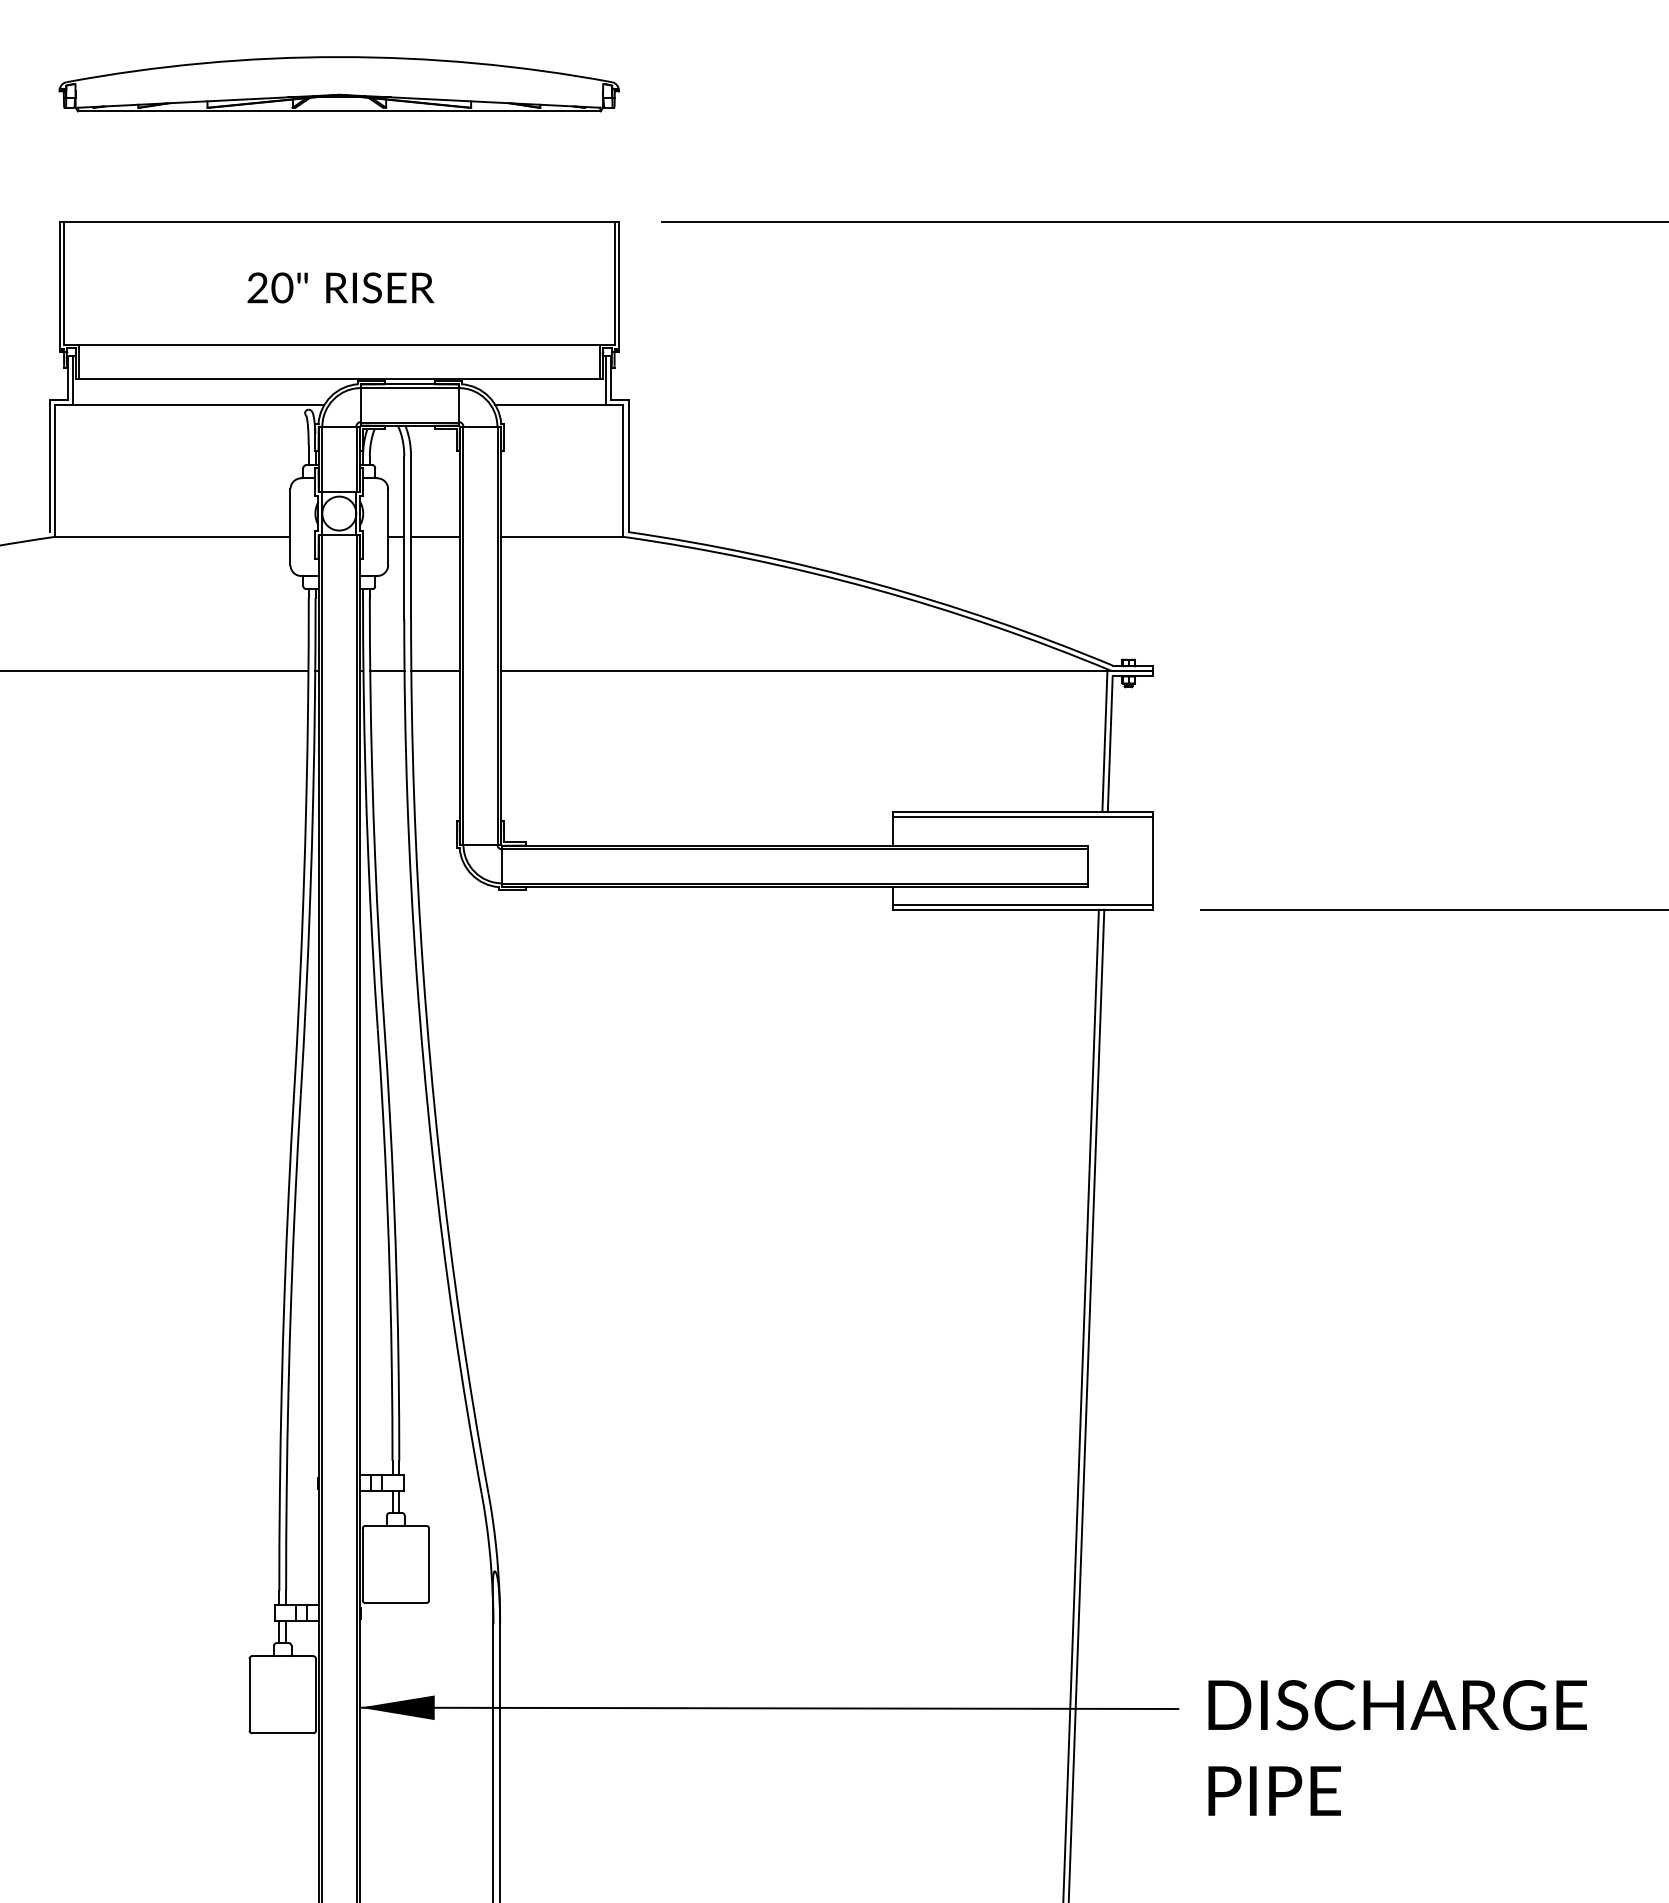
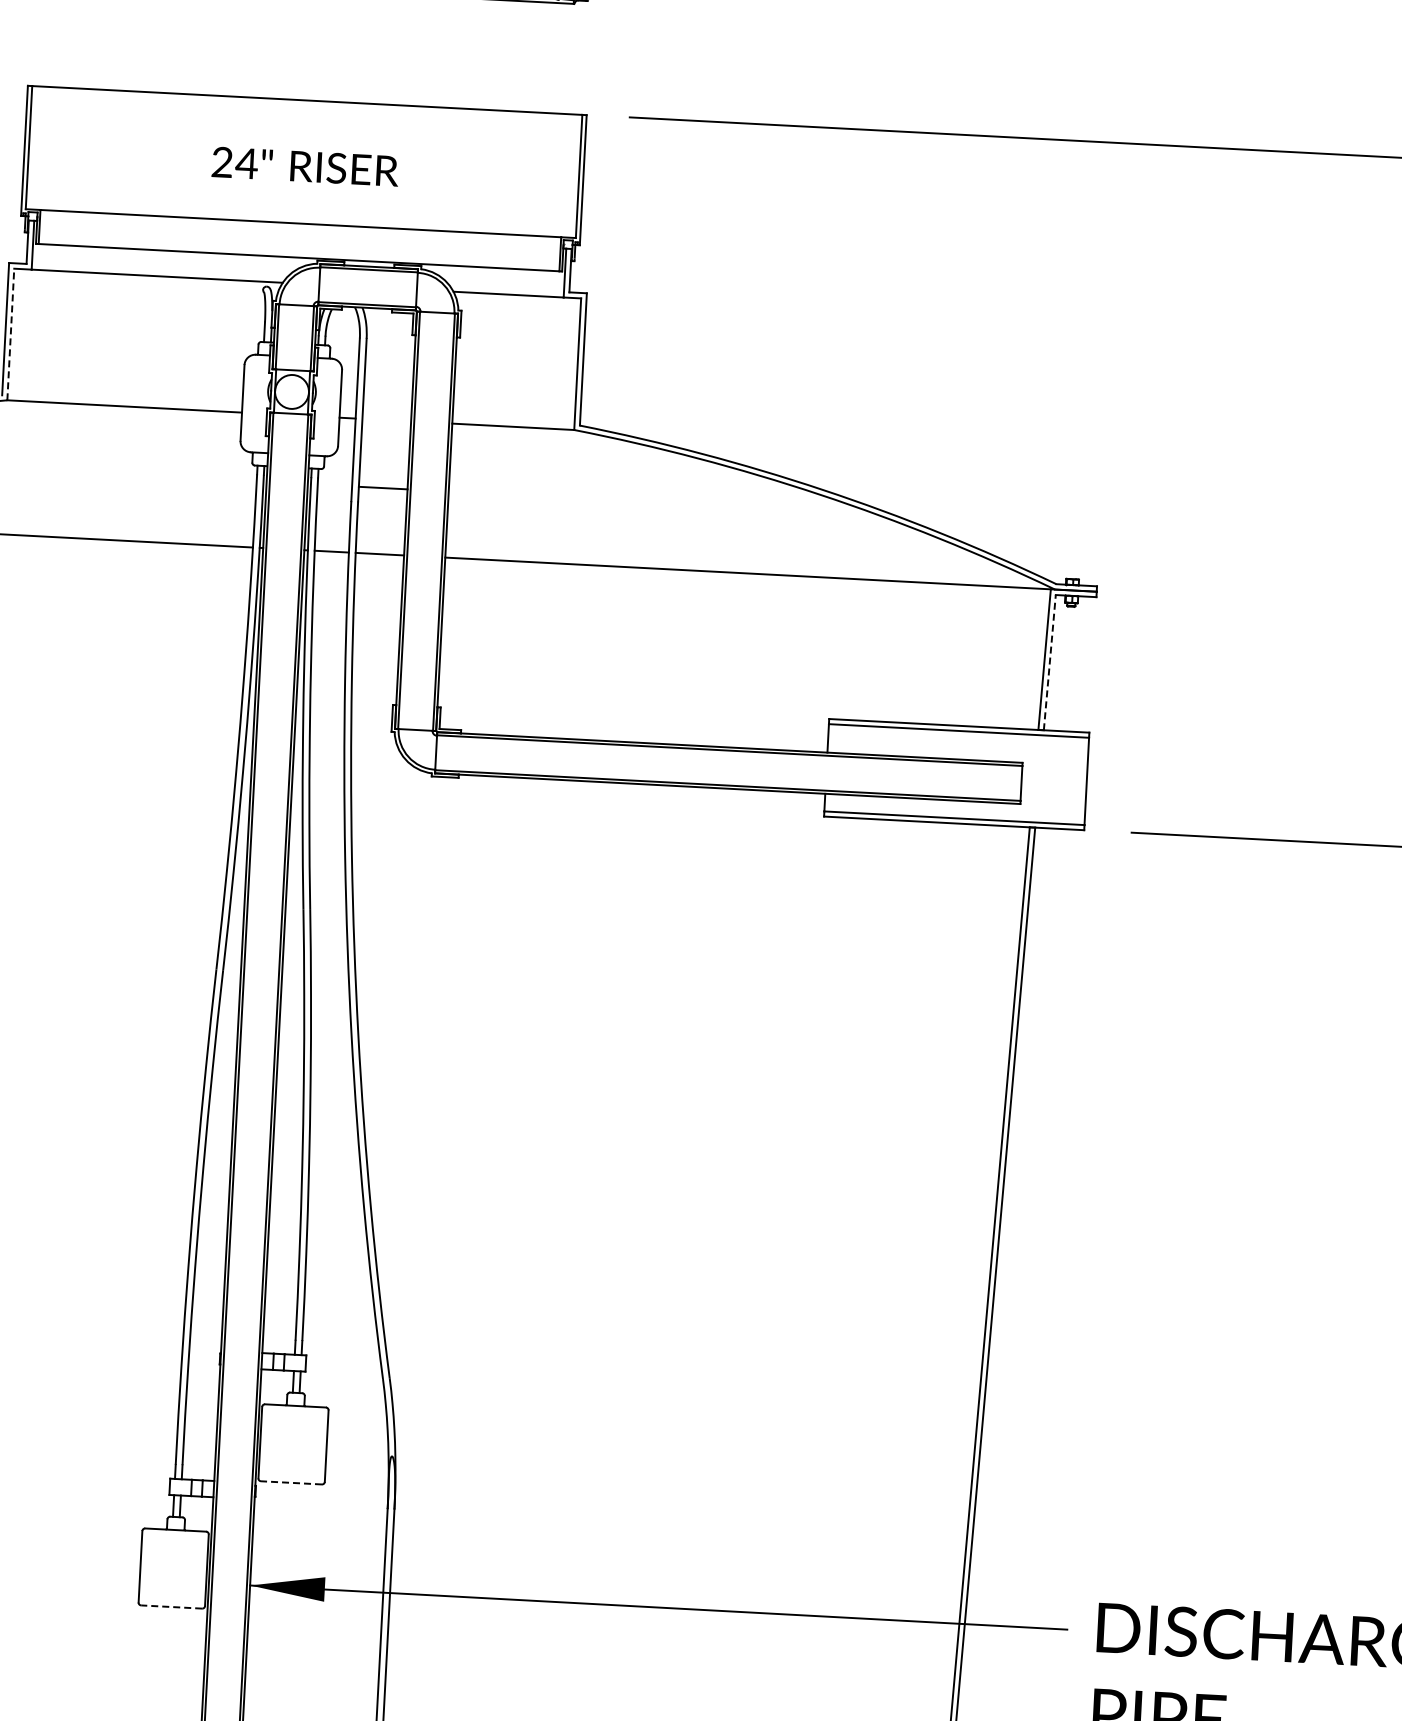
text: (281, 287) -> (246, 163), 20" -> 24"
line: (55, 470) -> (10, 334), solid -> dashed
line: (435, 536) -> (383, 487), moved
line: (1110, 744) -> (1050, 662), solid -> dashed
line: (395, 1603) -> (291, 1483), solid -> dashed
line: (282, 1733) -> (171, 1607), solid -> dashed

